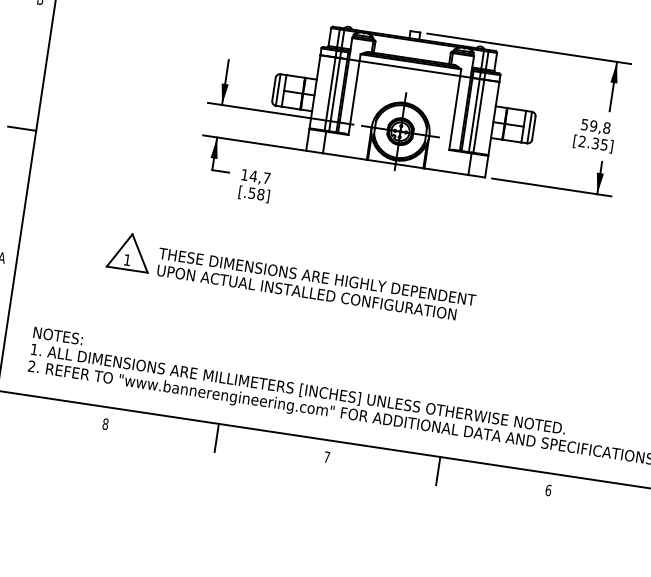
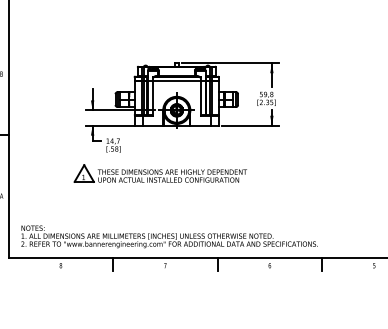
part: (289, 275) -> (159, 173), moved

